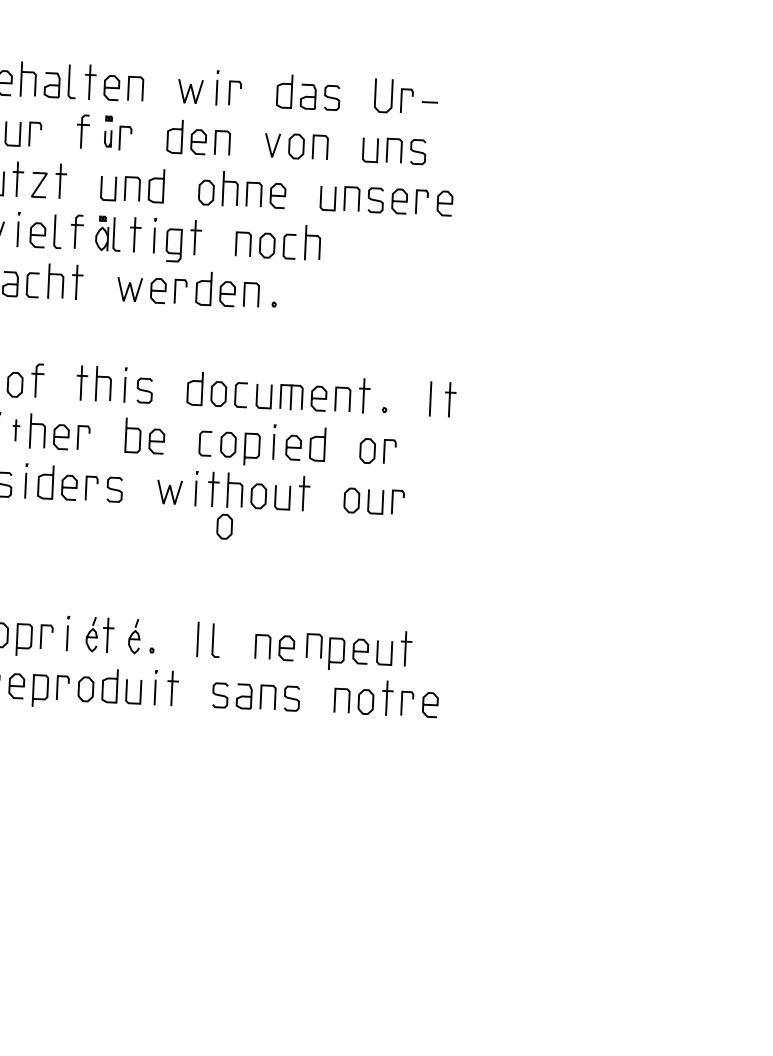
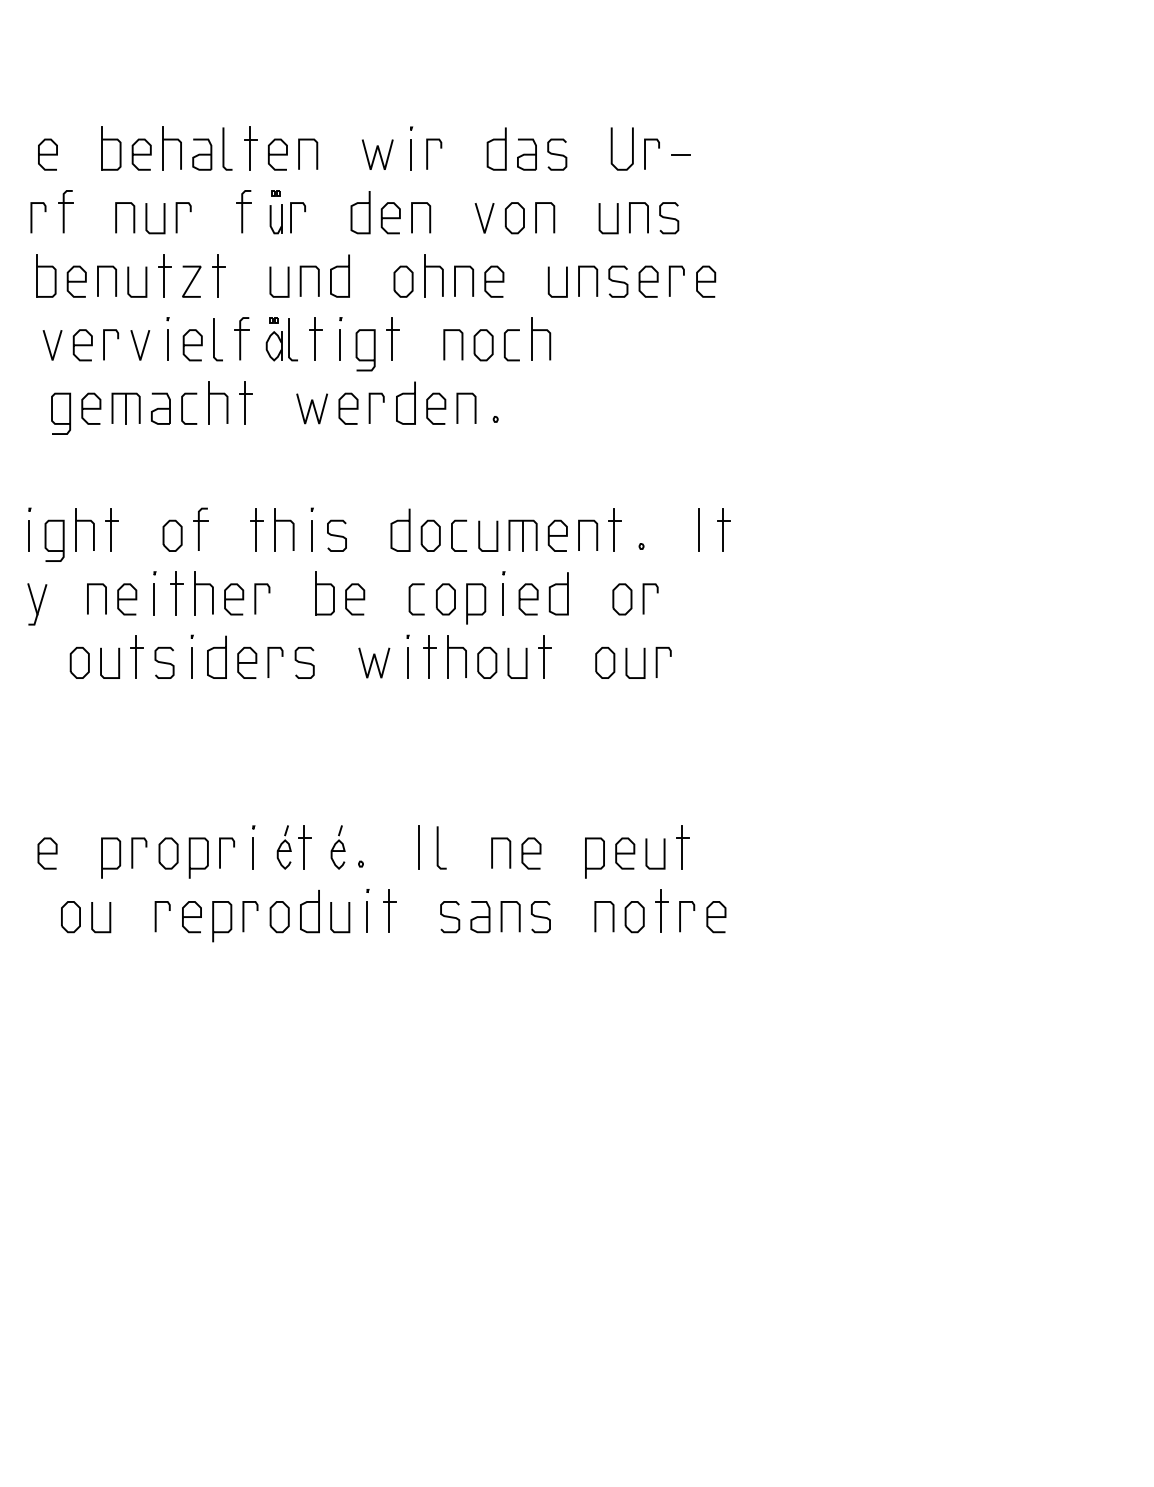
part: (107, 139) -> (275, 219), size x1.43
part: (16, 430) -> (176, 593), size x1.67
part: (224, 526) -> (445, 703), removed
line: (320, 645) -> (574, 848), removed

